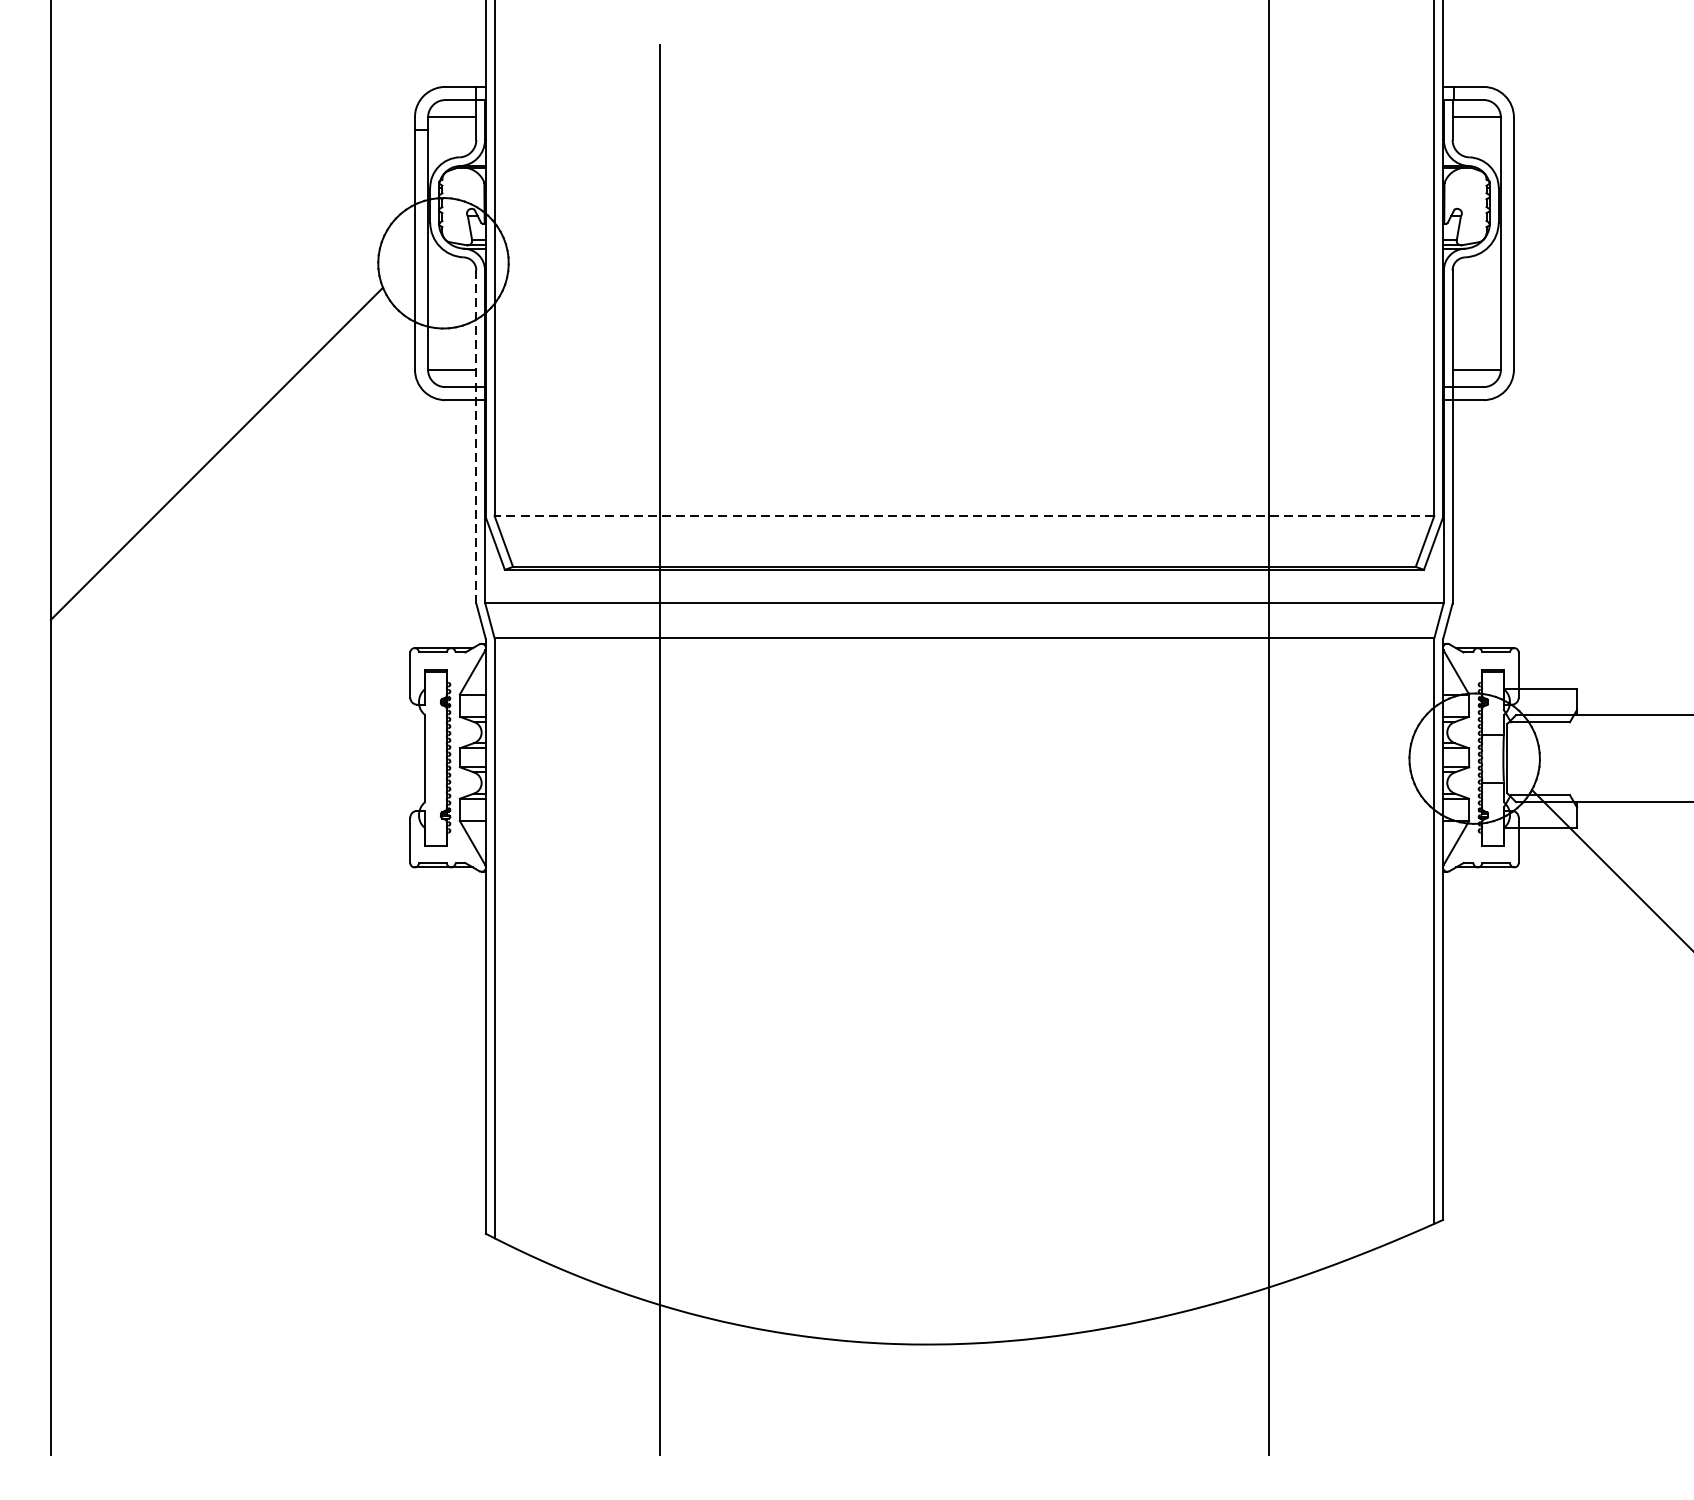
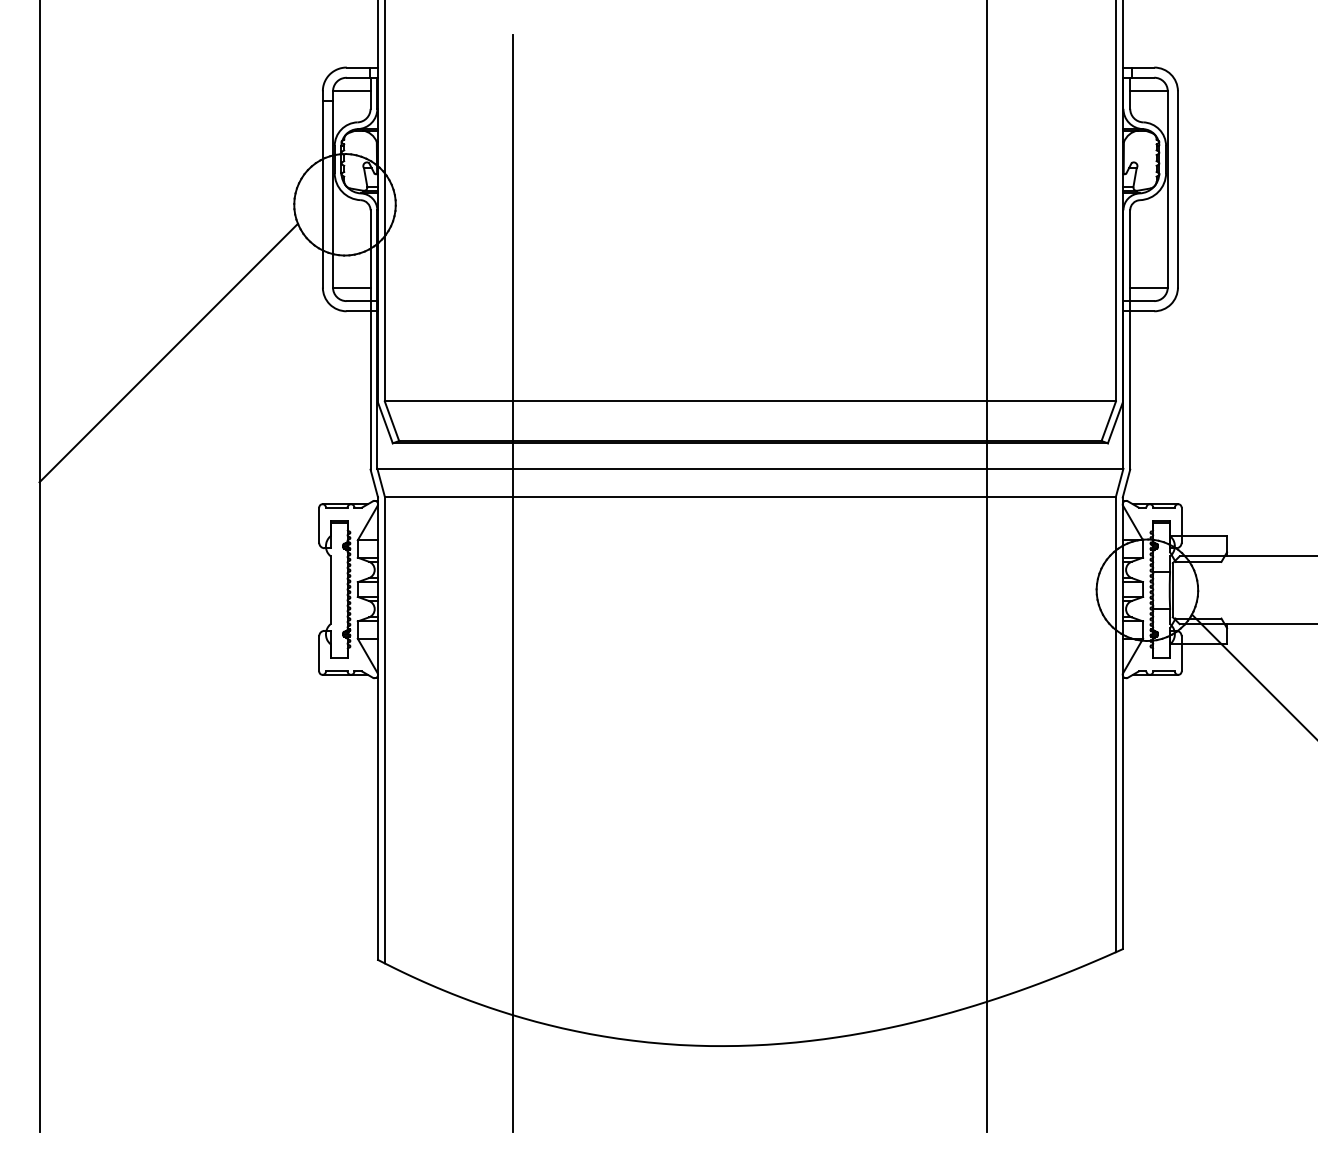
line: (476, 437) -> (370, 340), dashed -> solid
line: (964, 516) -> (750, 401), dashed -> solid

